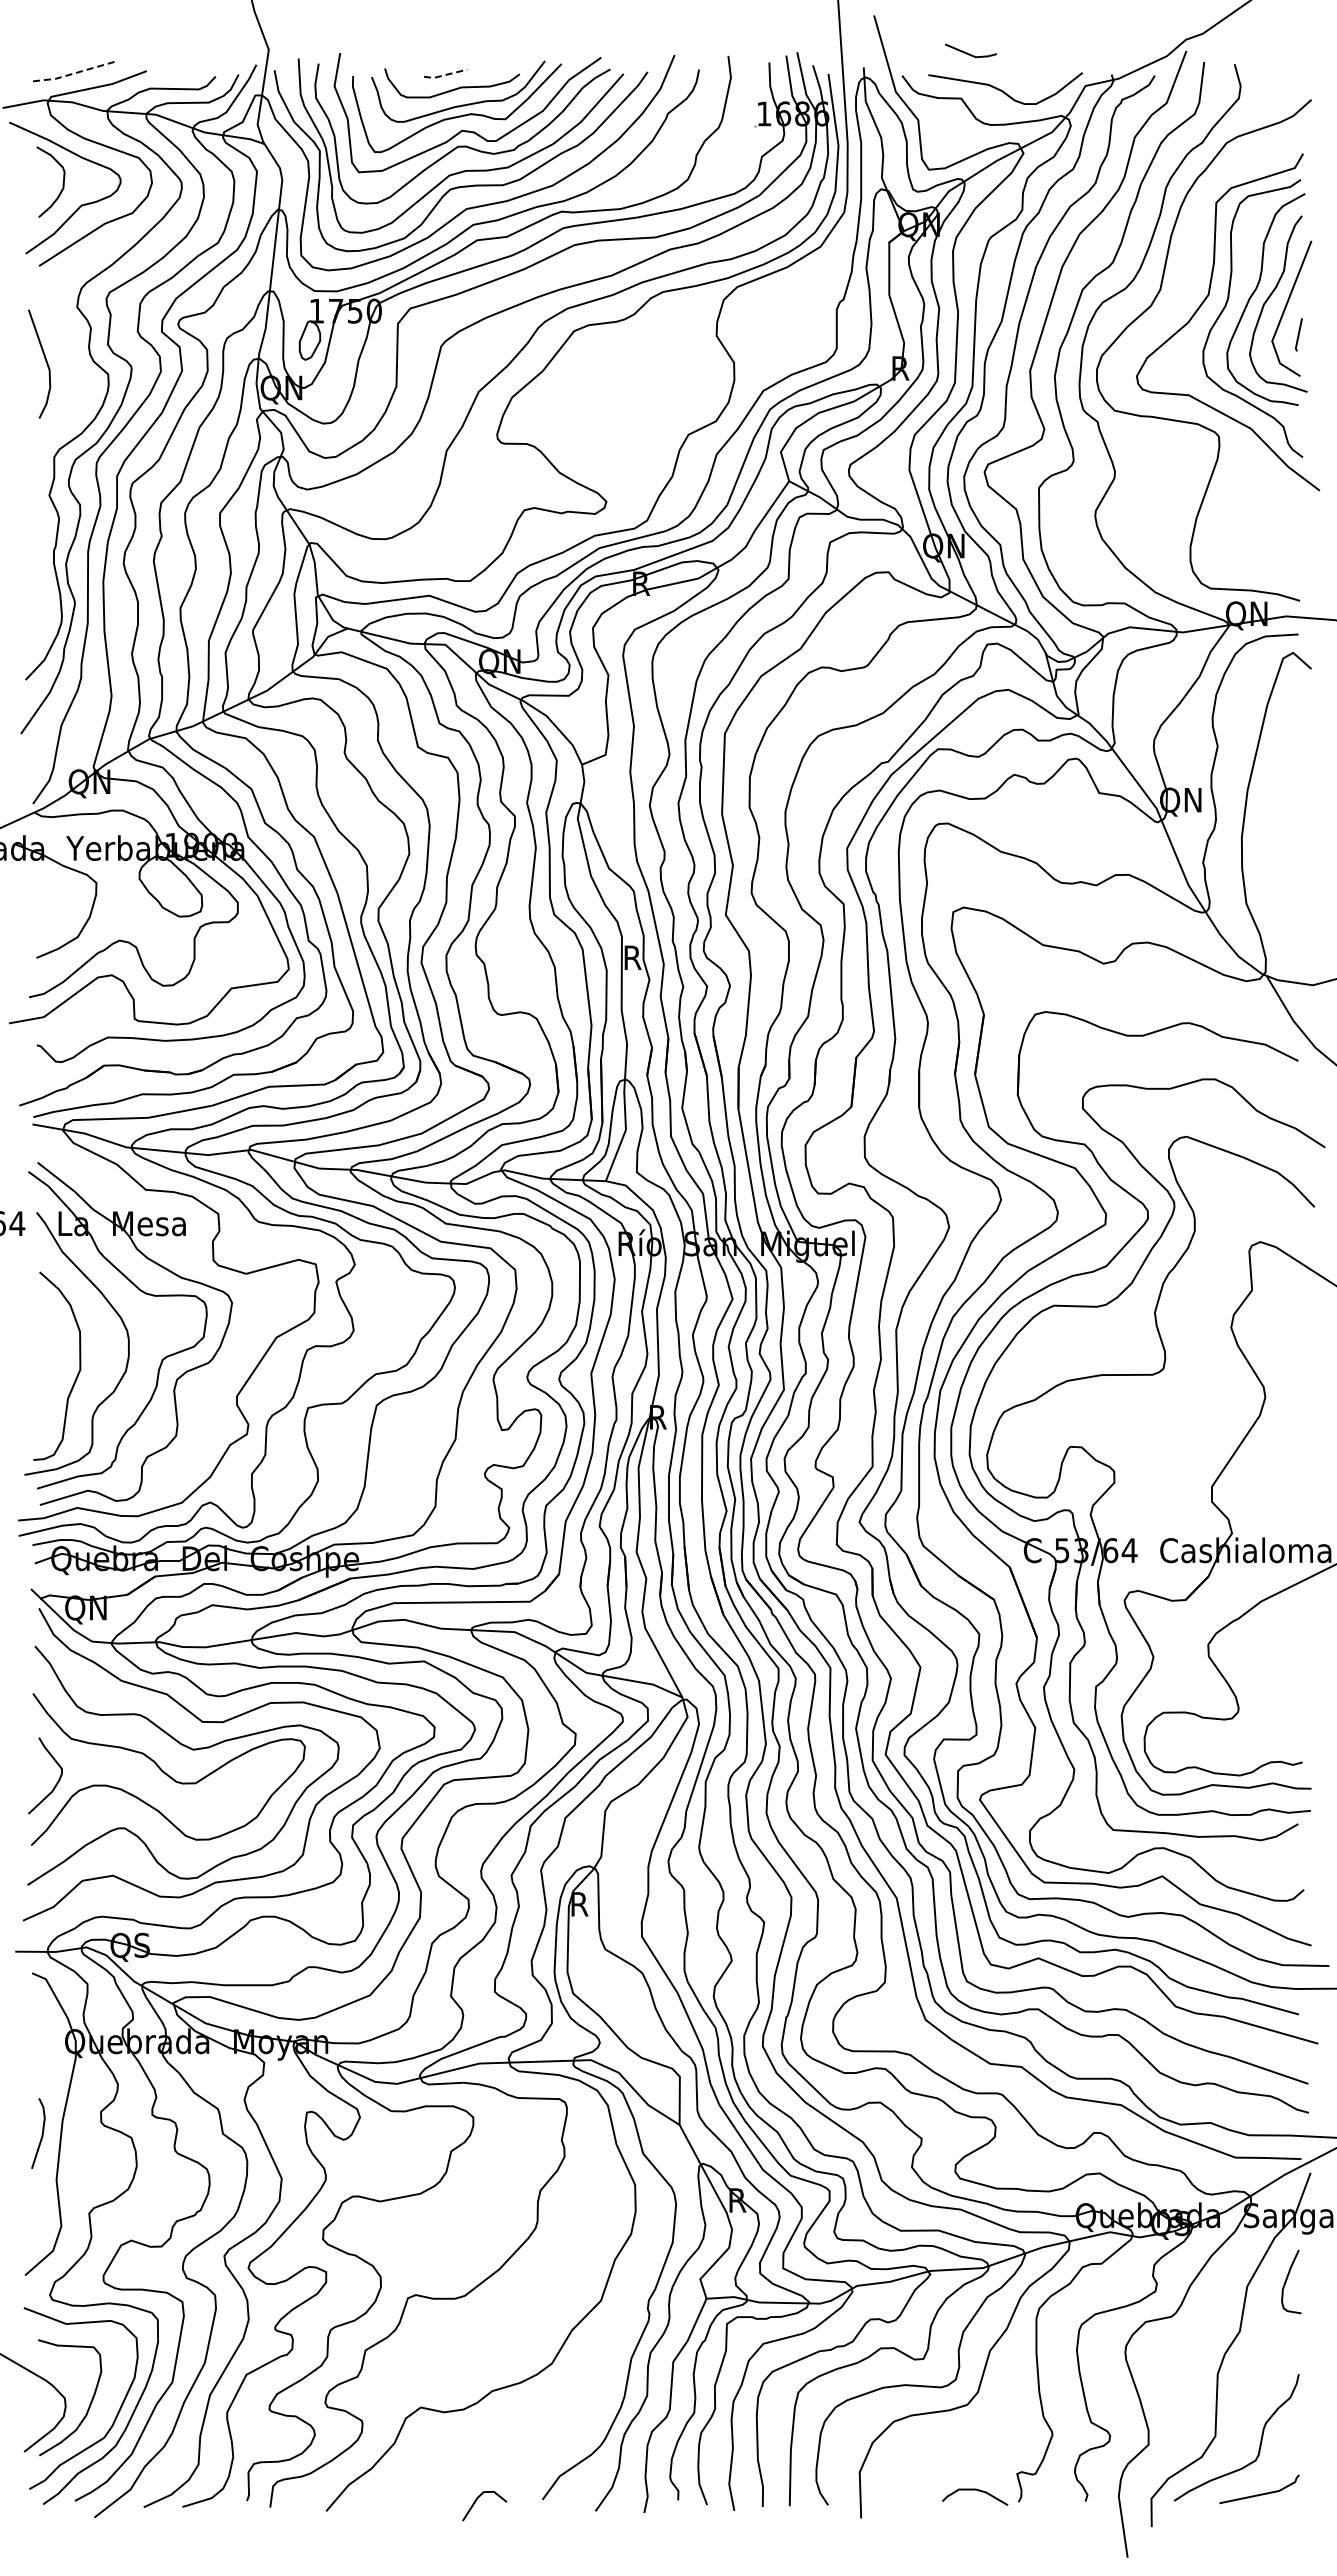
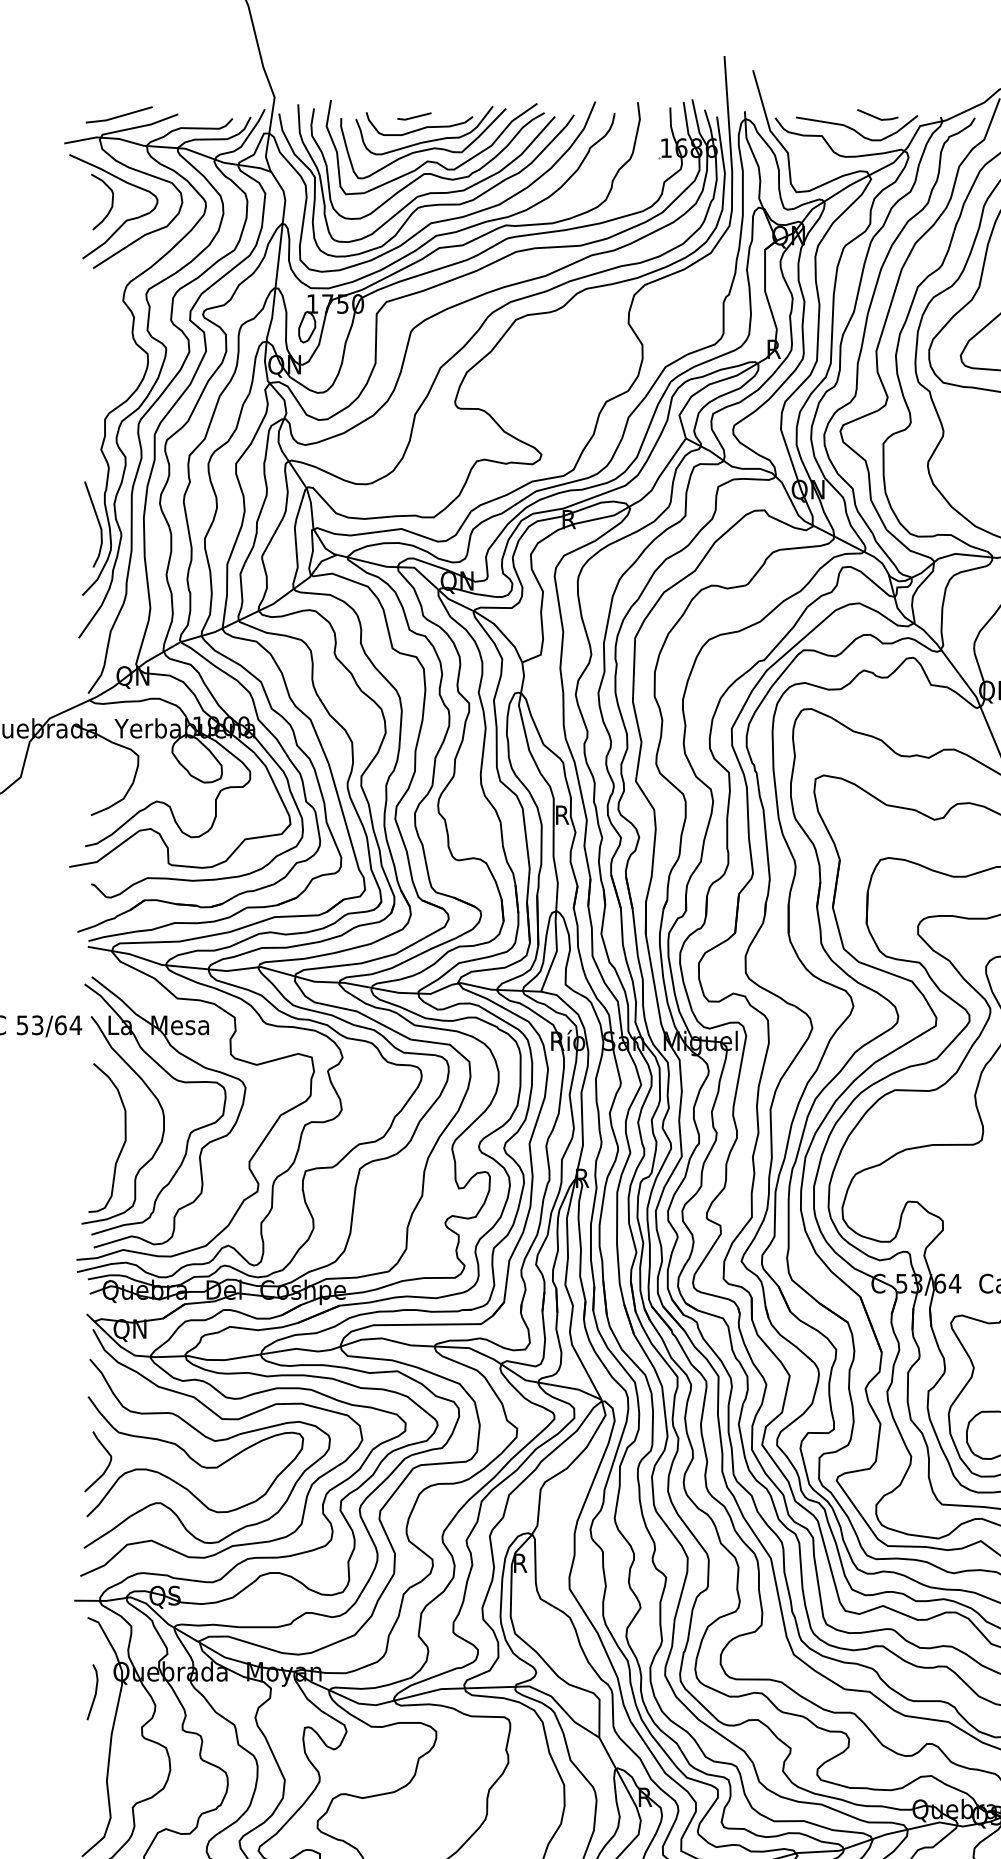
line: (969, 53) -> (876, 116), moved
line: (71, 74) -> (118, 116), dashed -> solid
line: (445, 75) -> (414, 117), dashed -> solid
line: (45, 361) -> (98, 522), moved
line: (41, 2134) -> (94, 1693), moved

